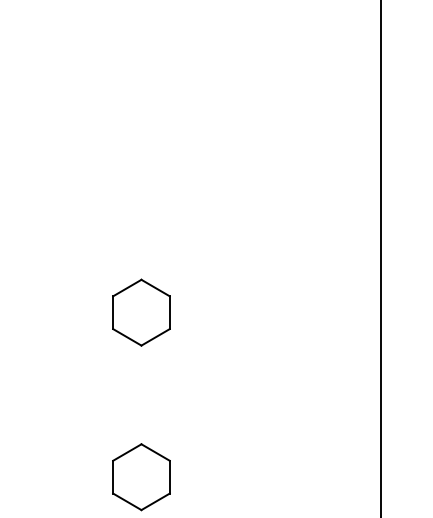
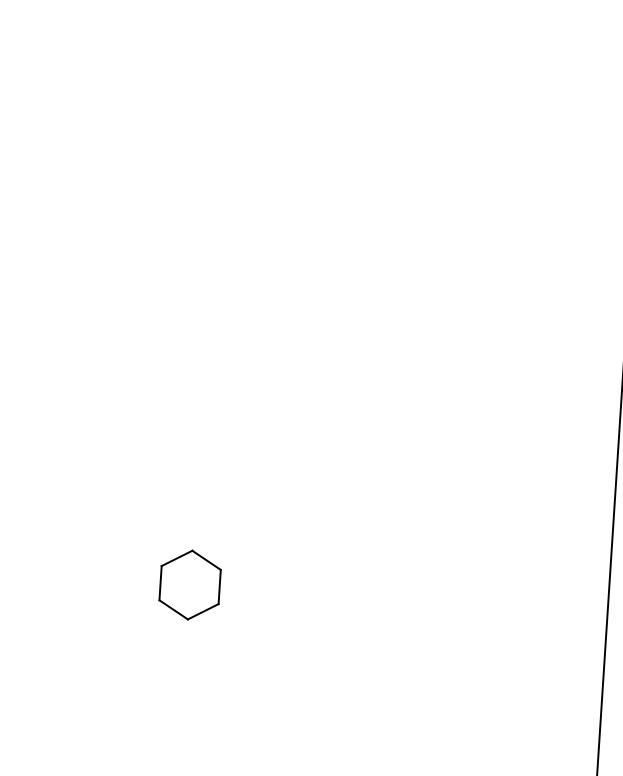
part: (141, 312) -> (190, 584), size x0.6

